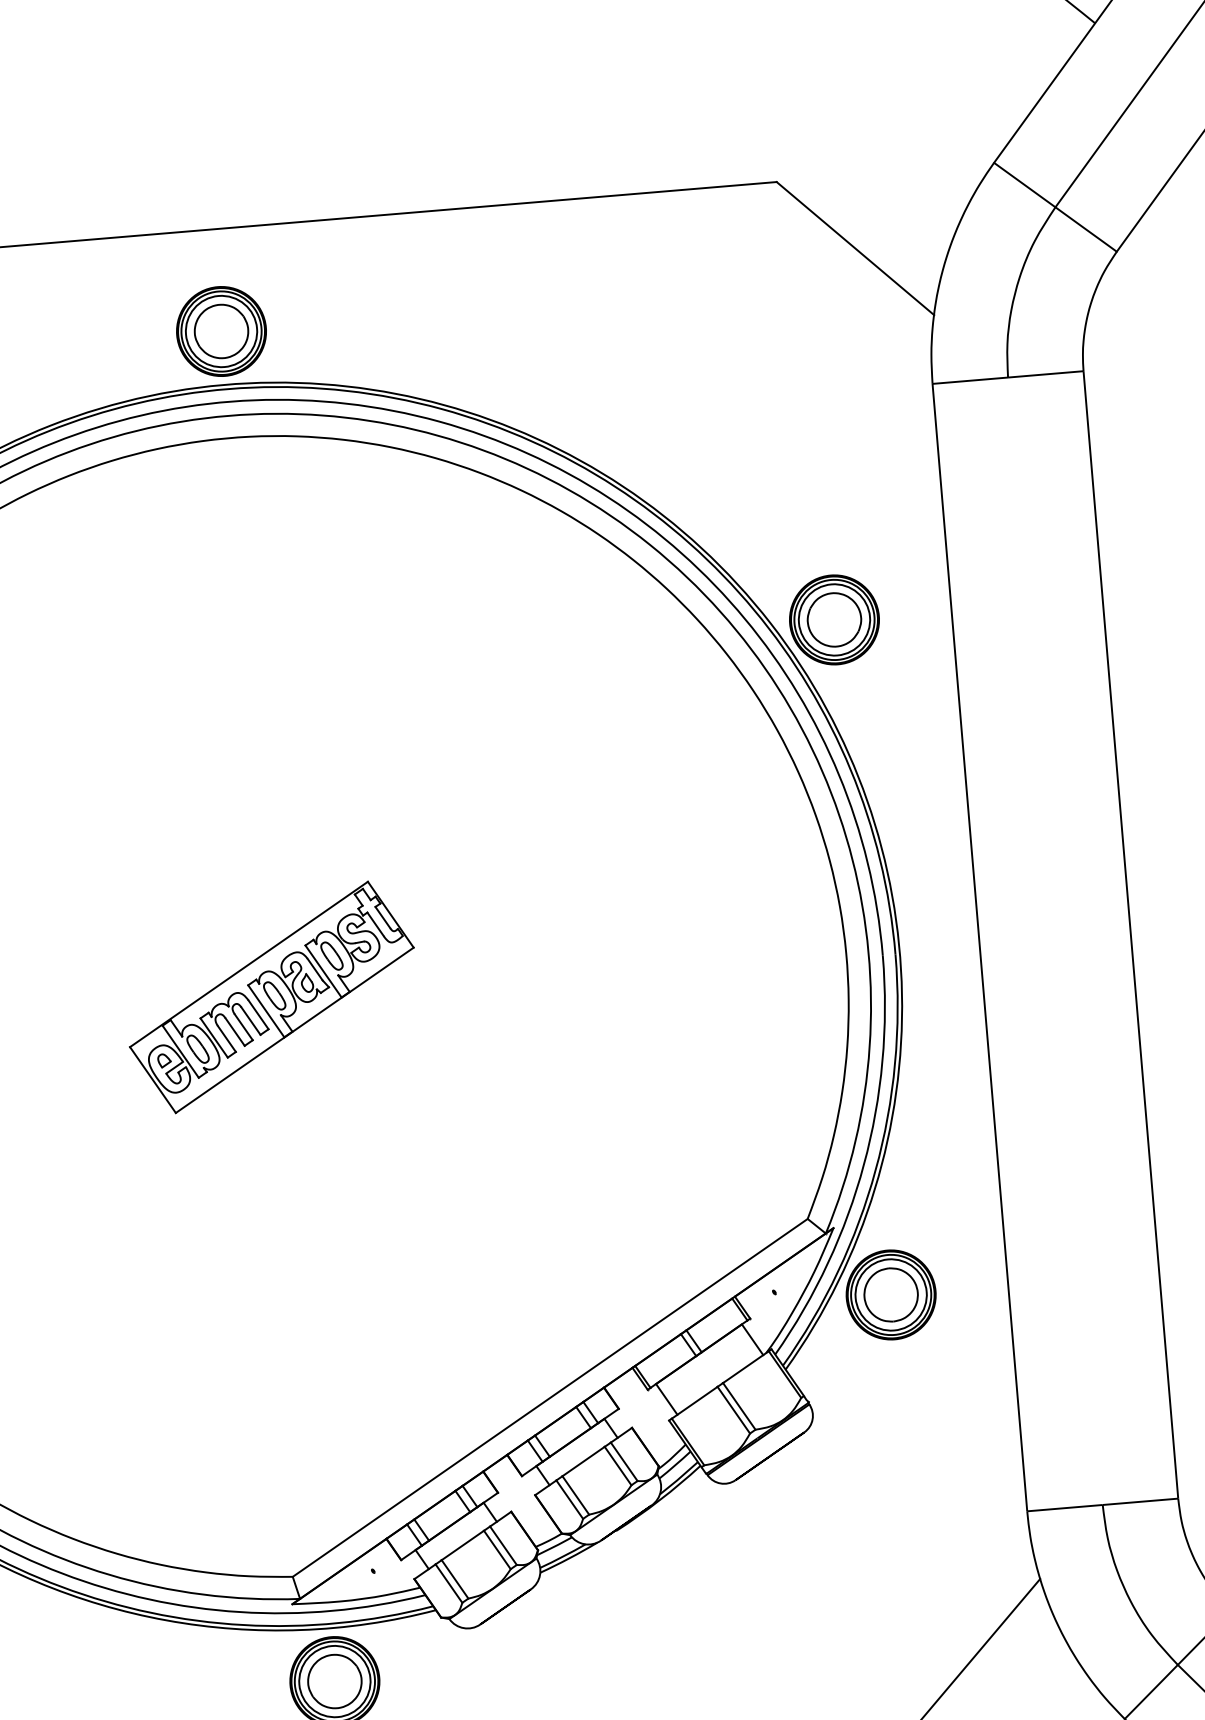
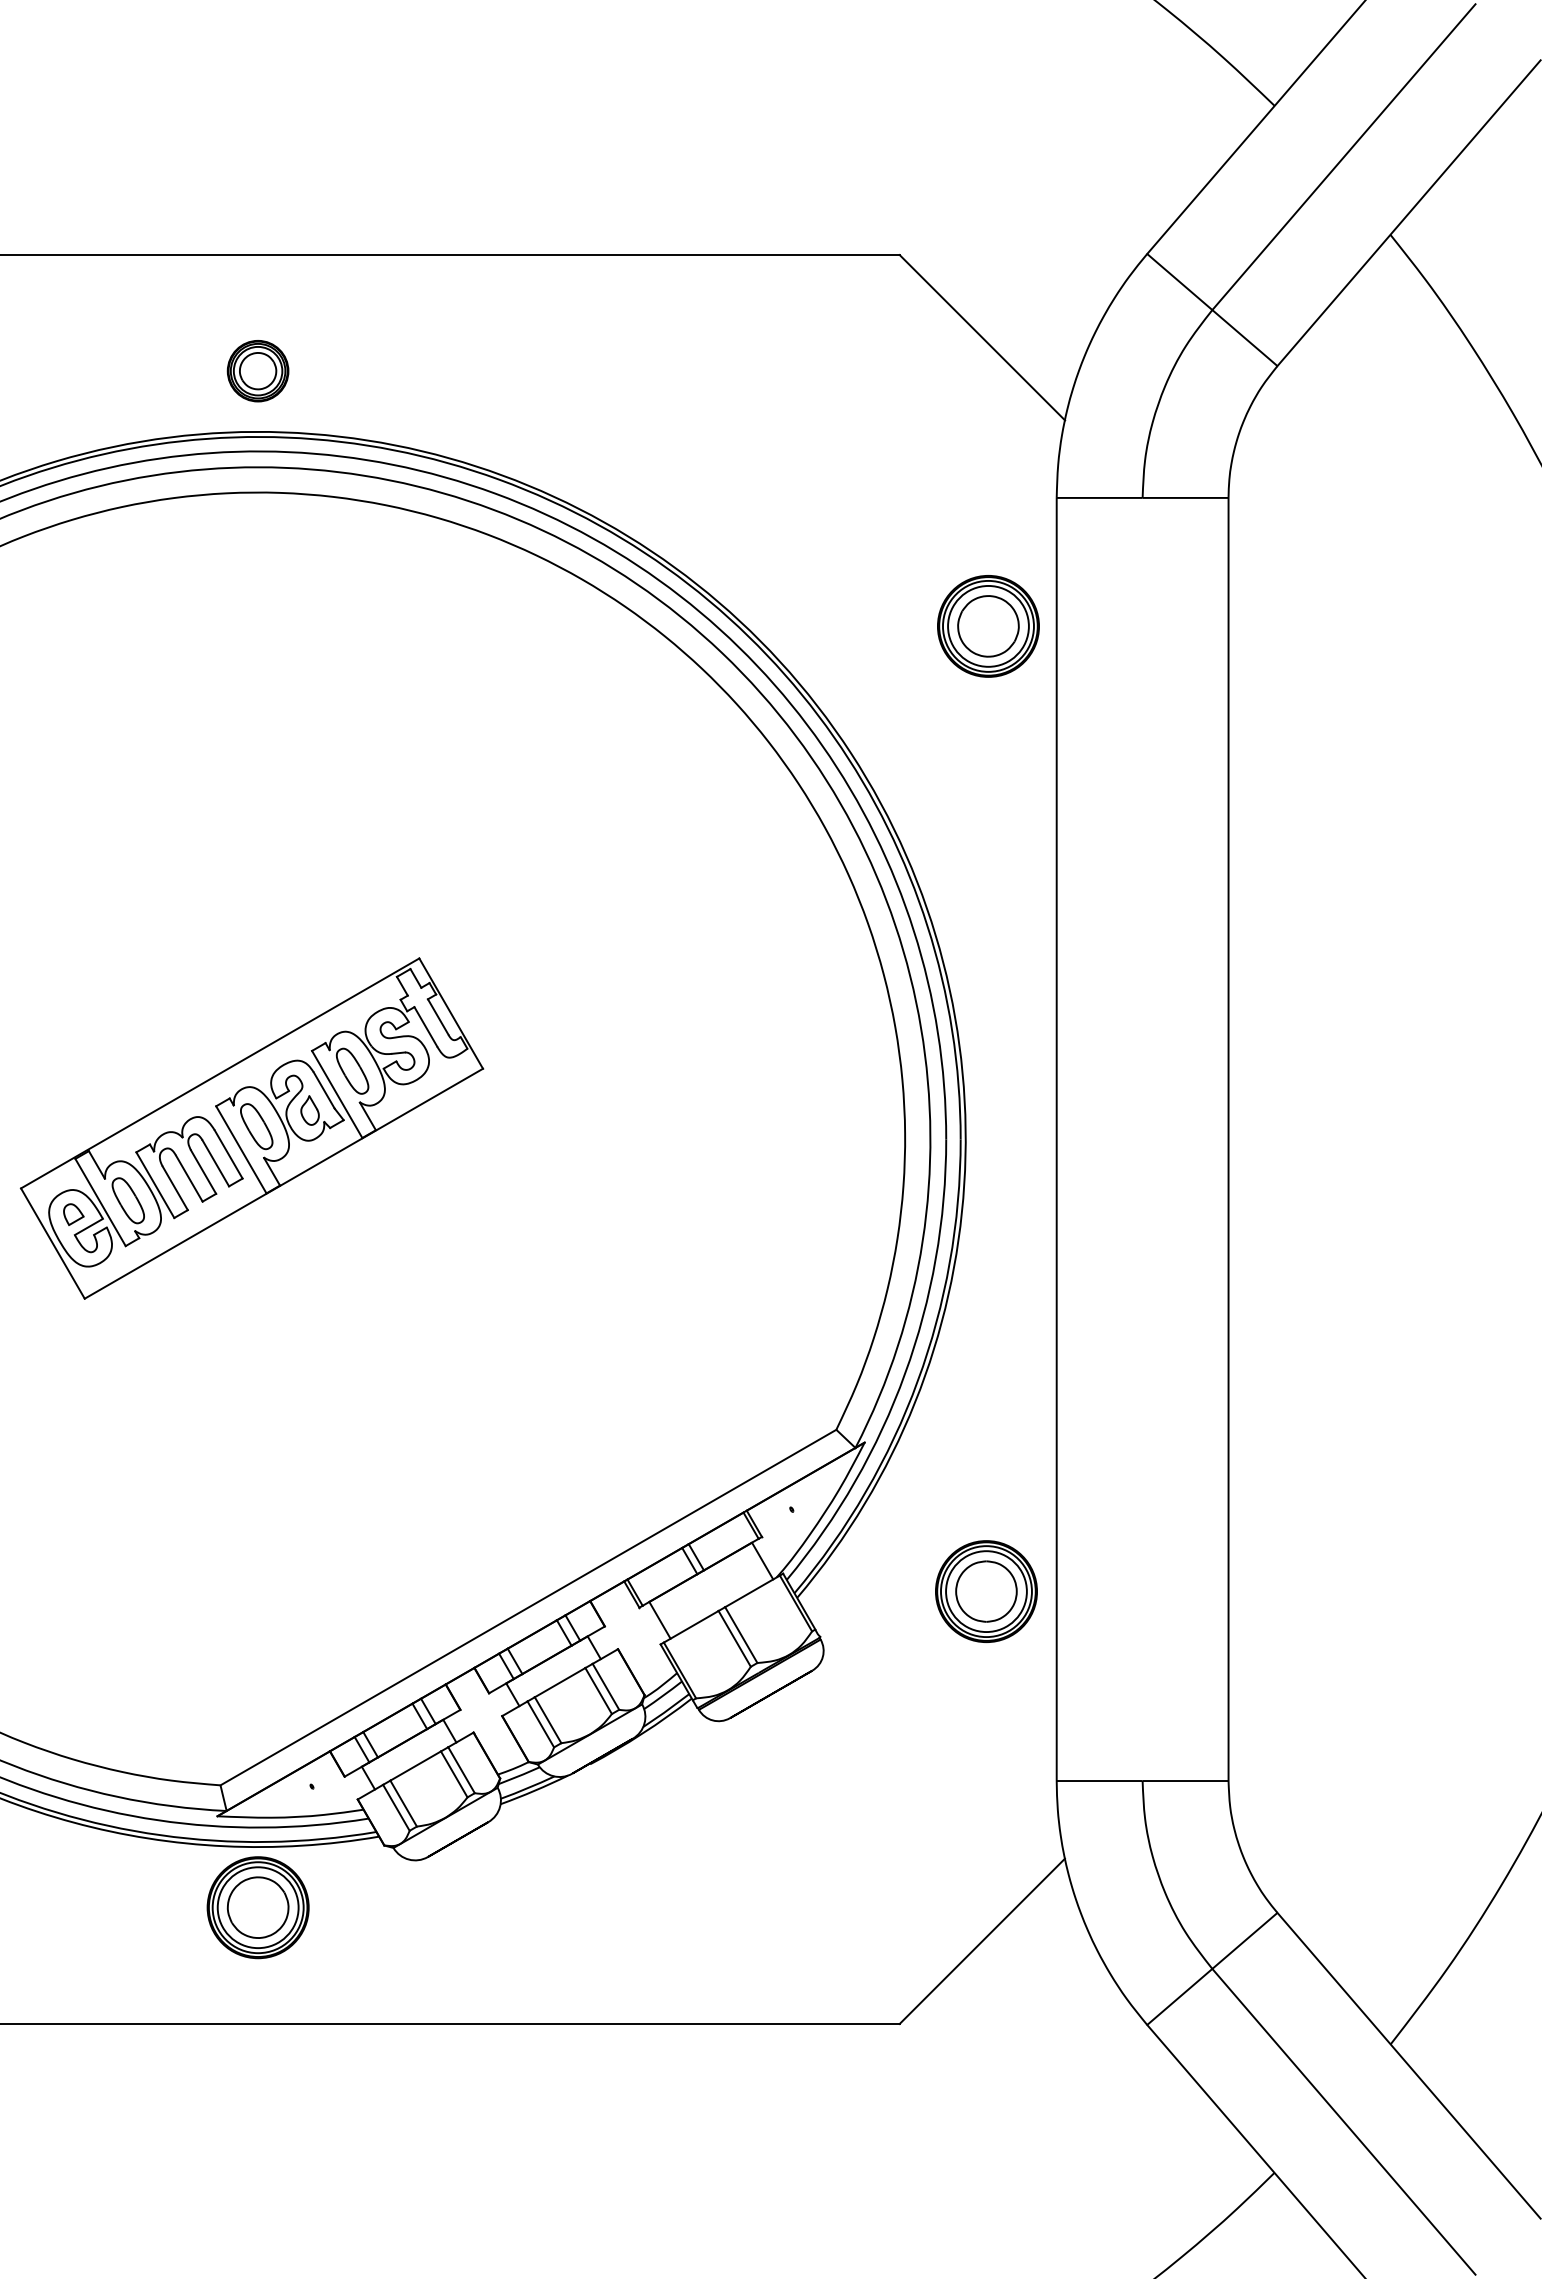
part: (220, 330) -> (257, 370), size x0.6
part: (834, 620) -> (988, 626), moved
part: (271, 997) -> (251, 1128), size x1.4
part: (891, 1294) -> (986, 1591), moved

